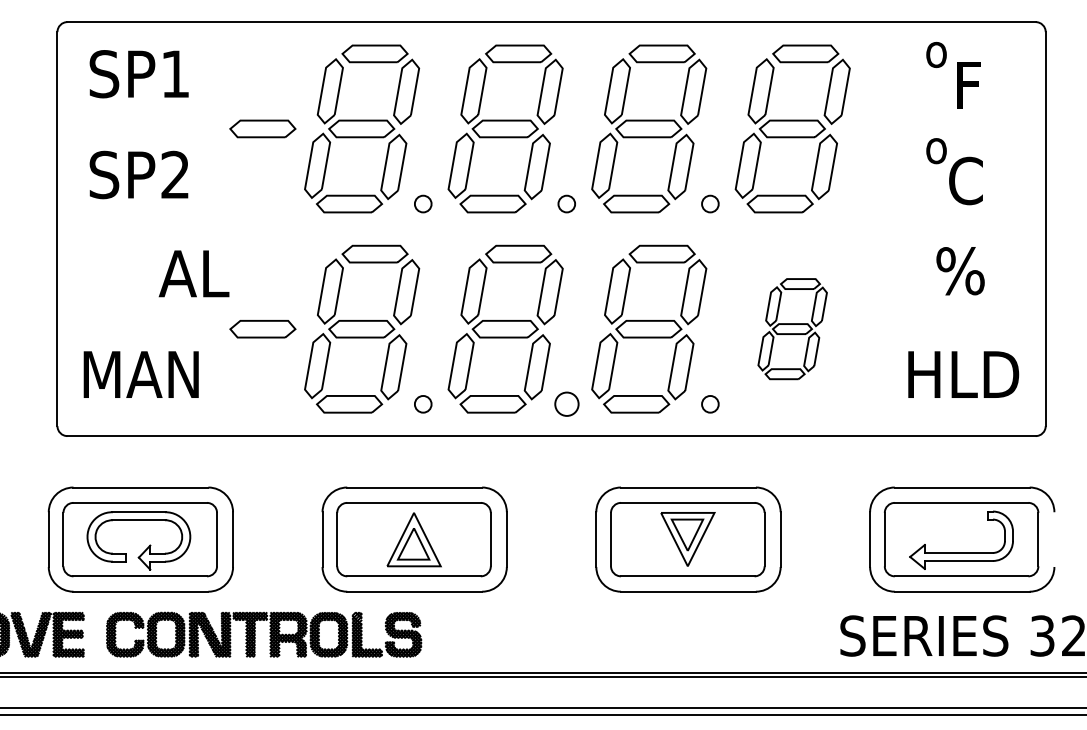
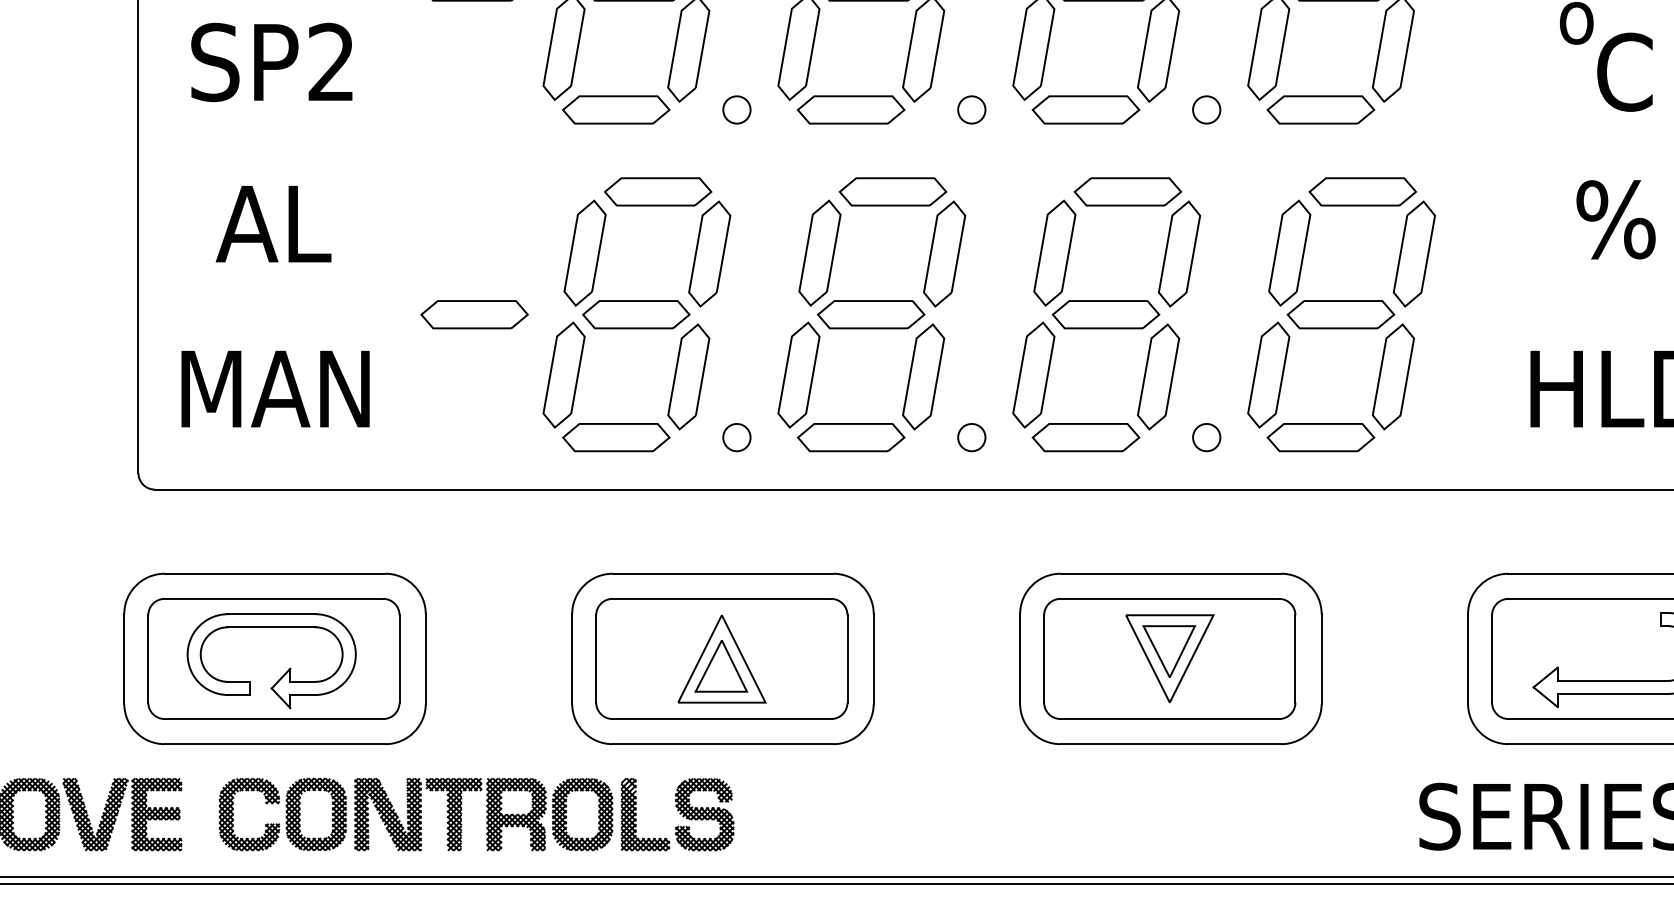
text: (193, 273) -> (272, 223), moved
part: (792, 328) -> (1341, 313), size x1.67
circle: (566, 404) -> (971, 437), size x0.71

